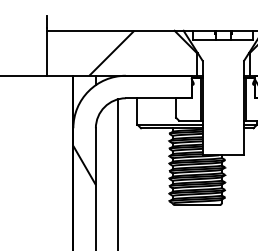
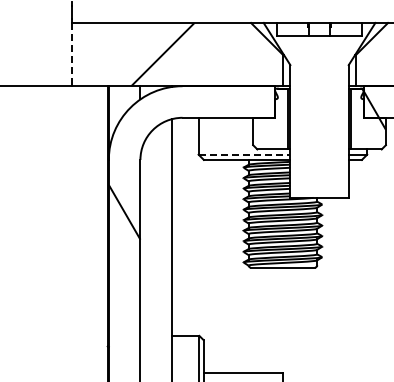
line: (47, 53) -> (72, 54), solid -> dashed
line: (169, 124) -> (244, 154), solid -> dashed

